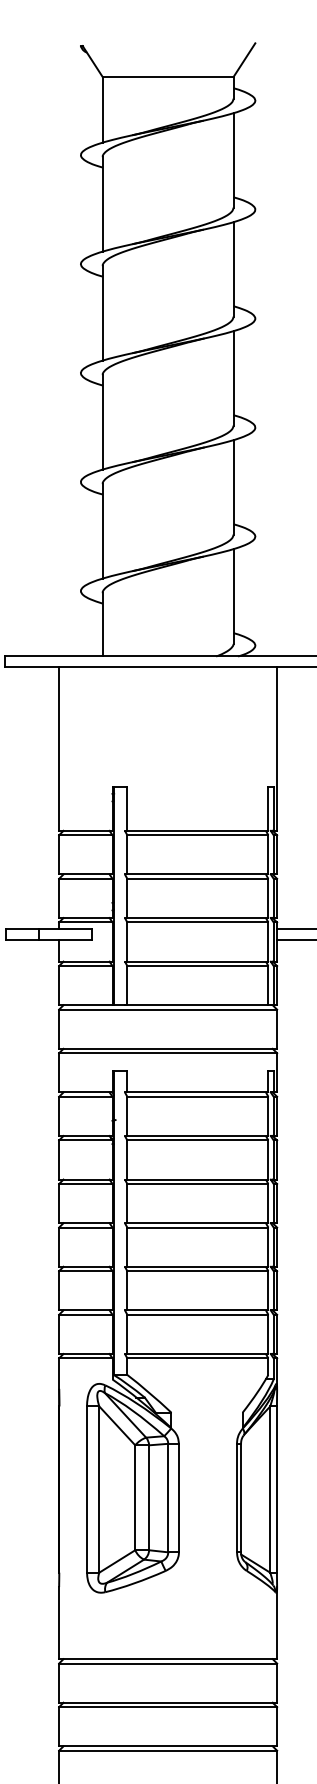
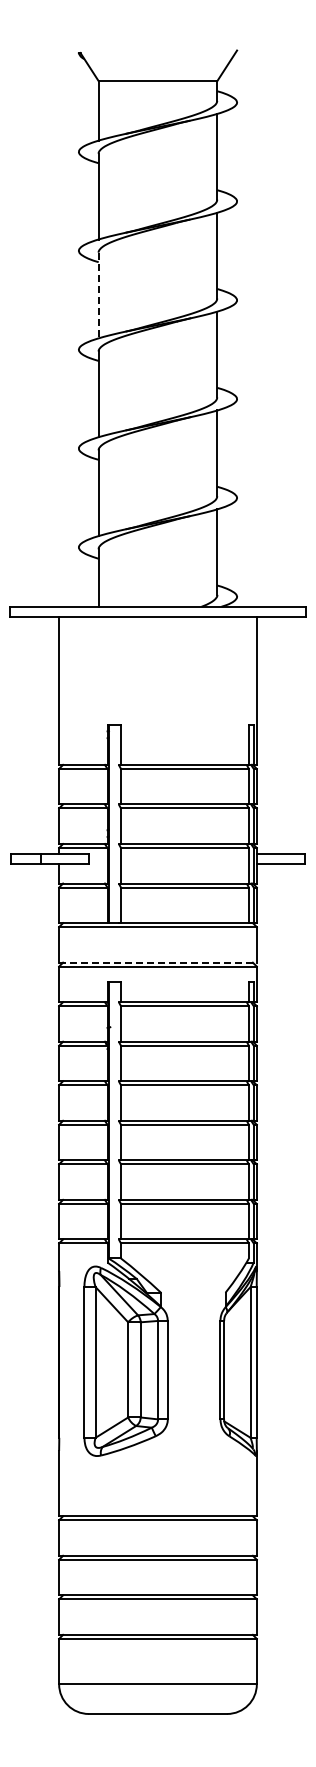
line: (102, 313) -> (98, 295), solid -> dashed
line: (168, 1048) -> (158, 962), solid -> dashed

